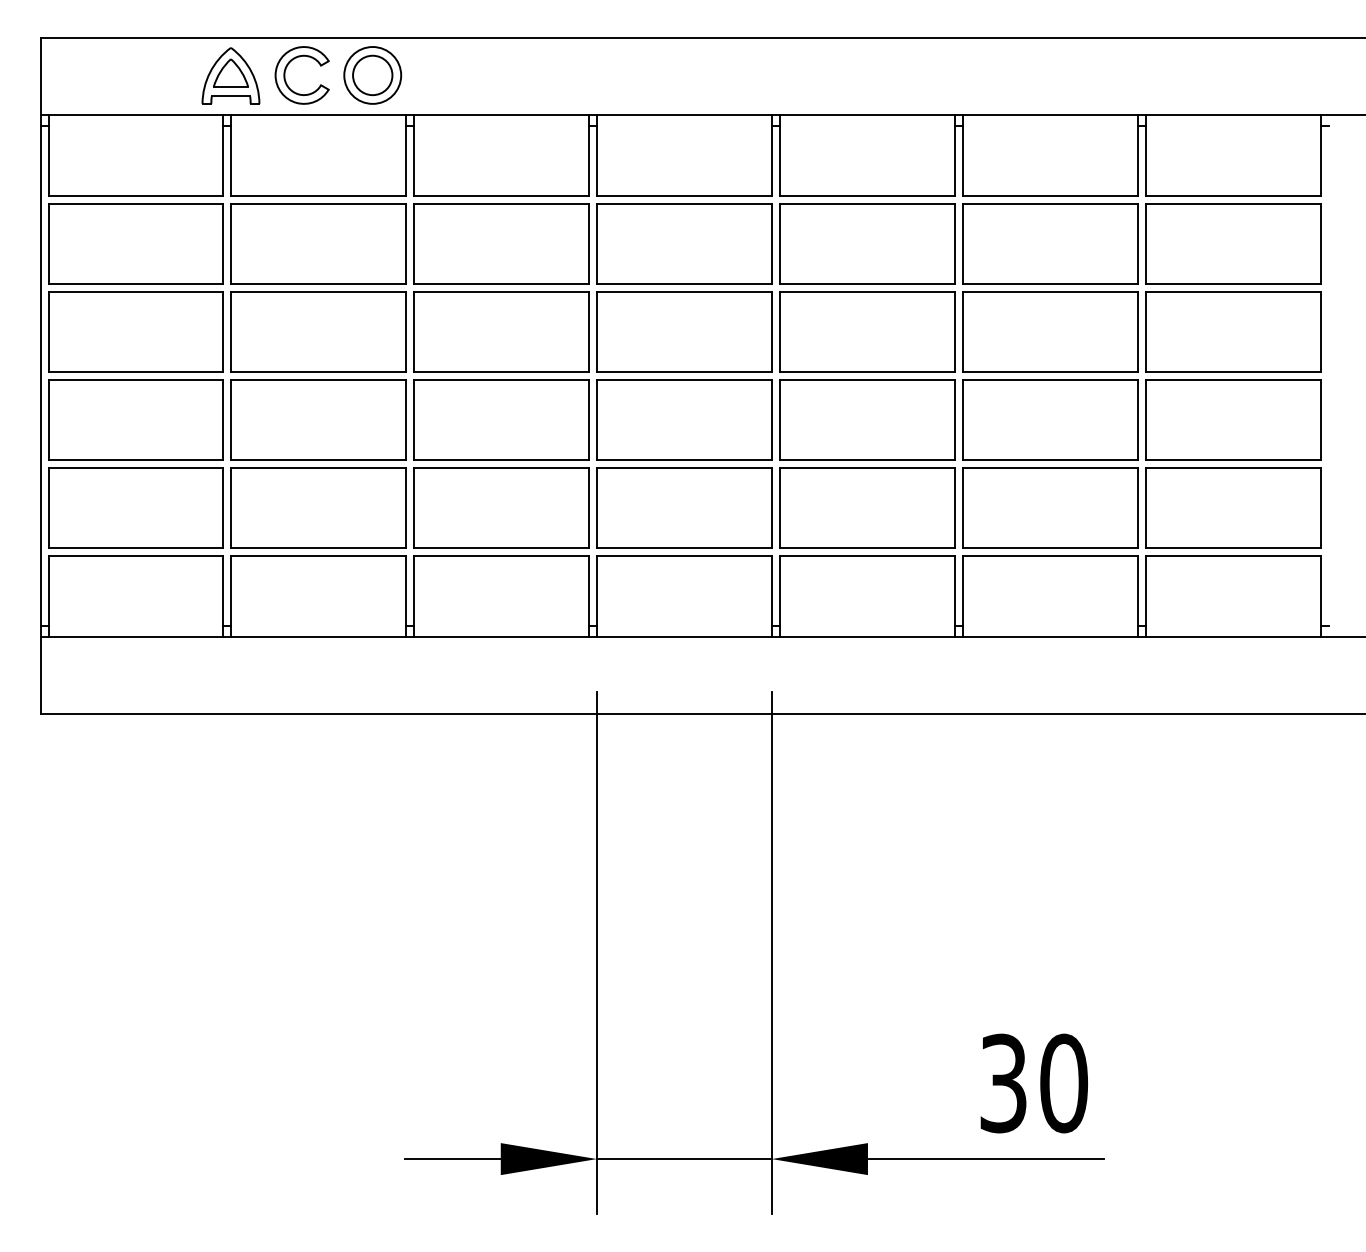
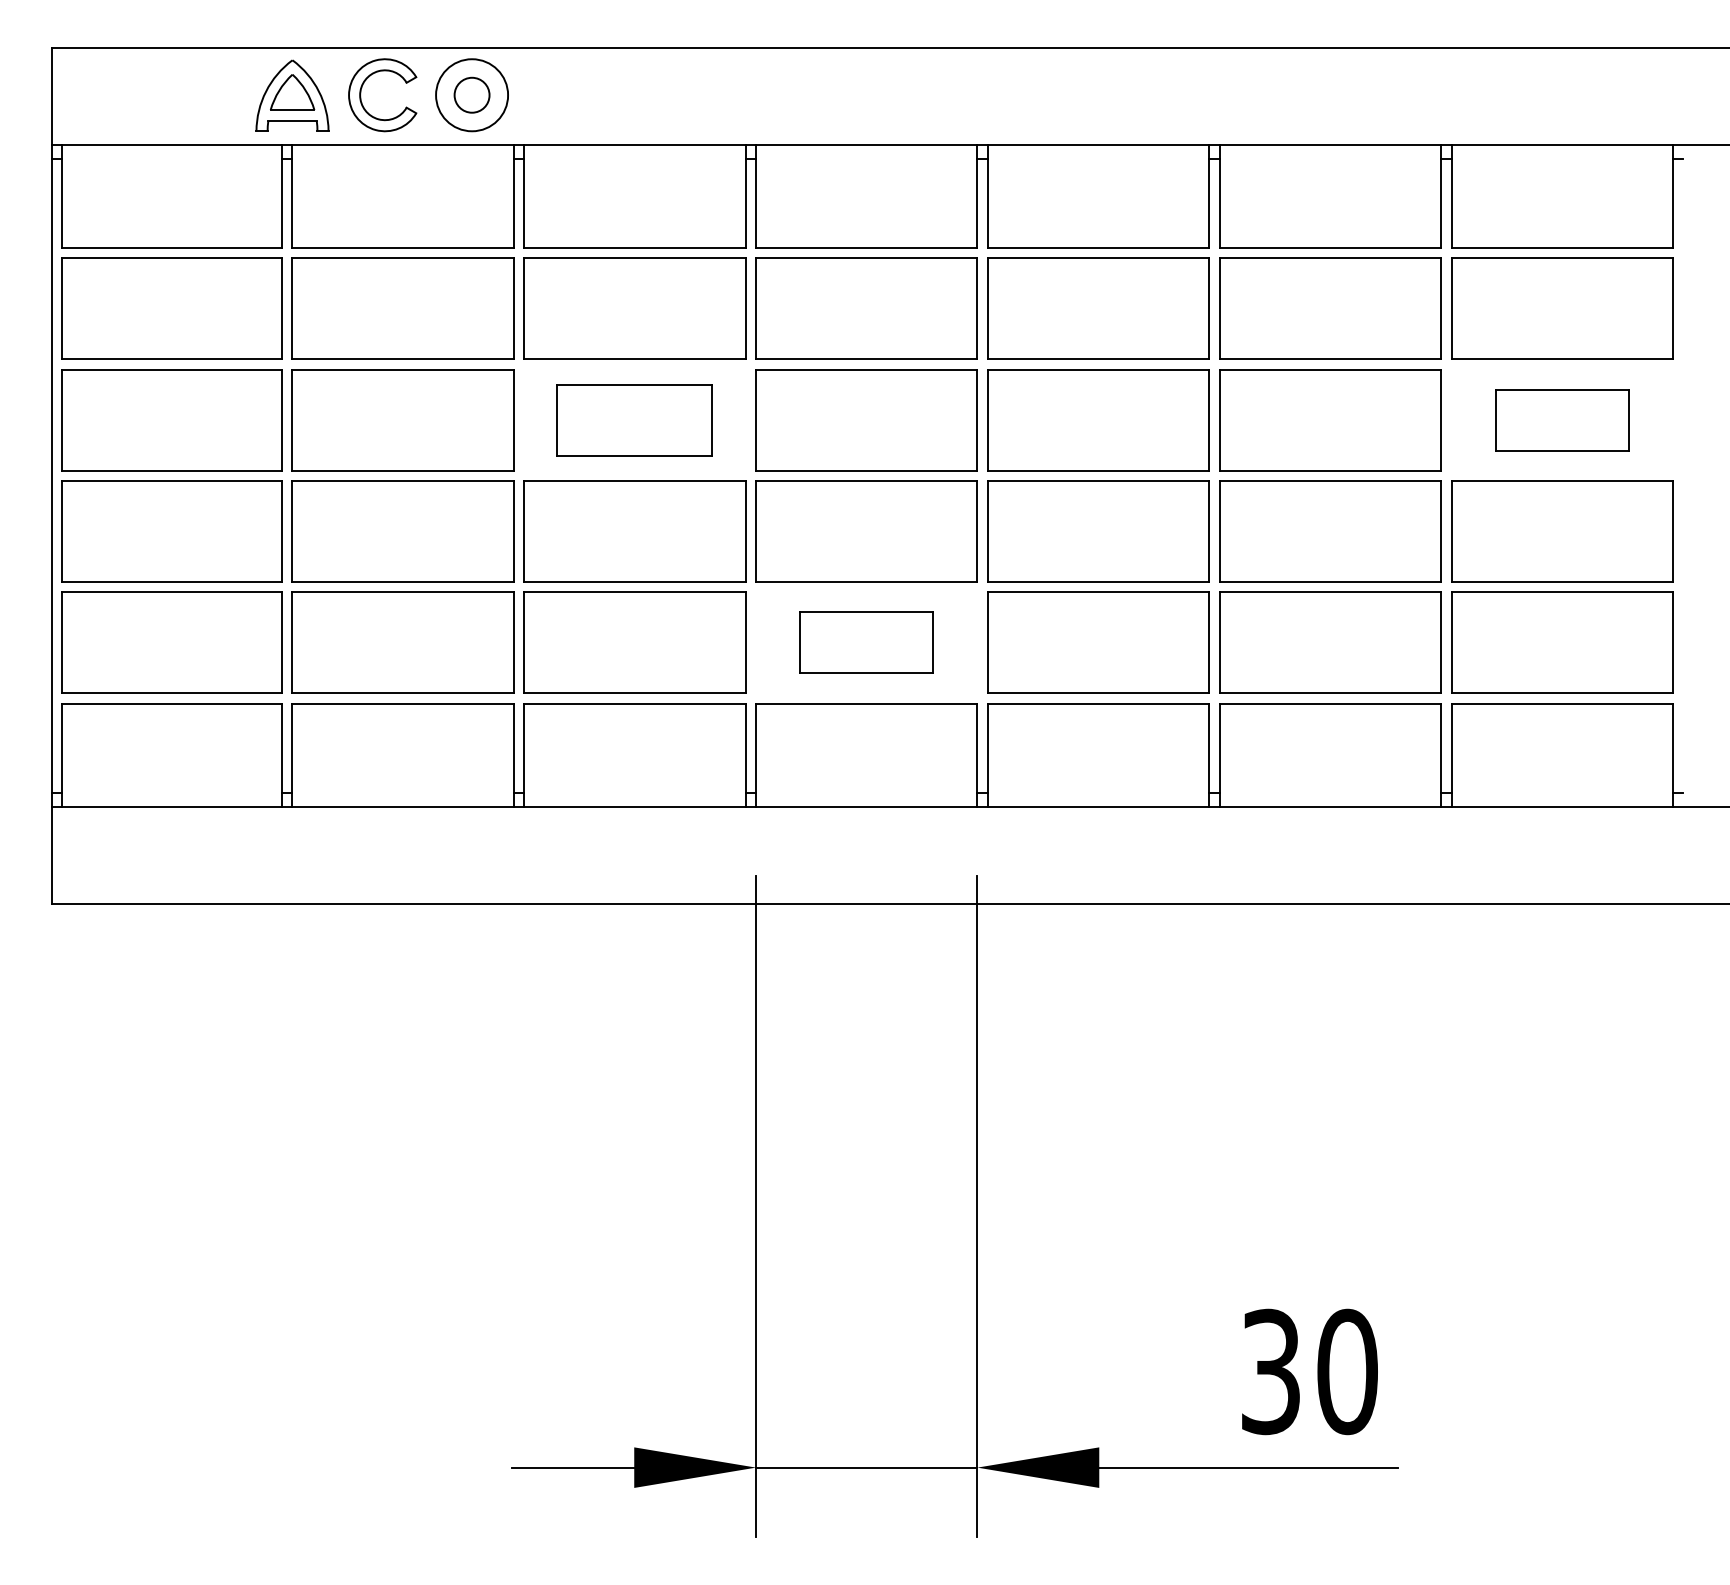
circle: (373, 75) -> (472, 95), size x0.7
part: (500, 332) -> (634, 420), size x0.7
part: (1233, 332) -> (1562, 420), size x0.6
part: (684, 507) -> (866, 642), size x0.6

